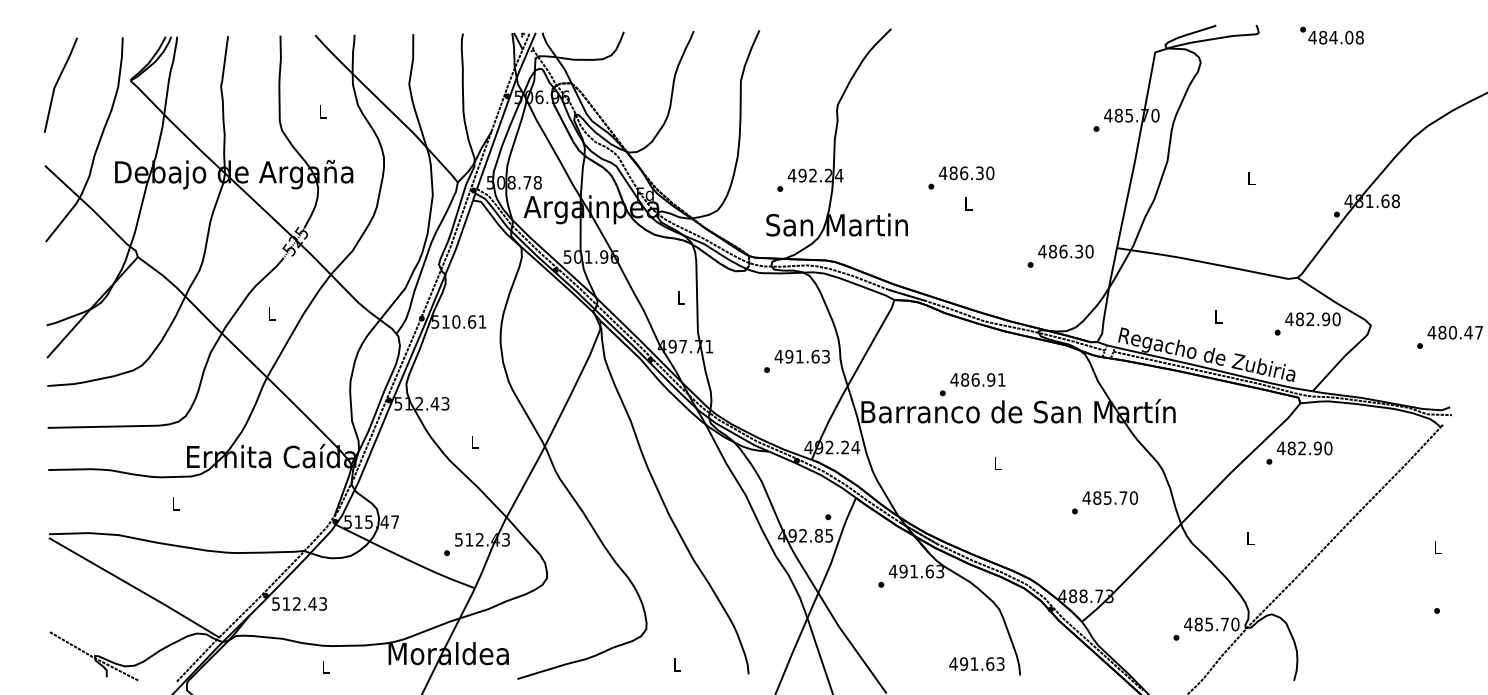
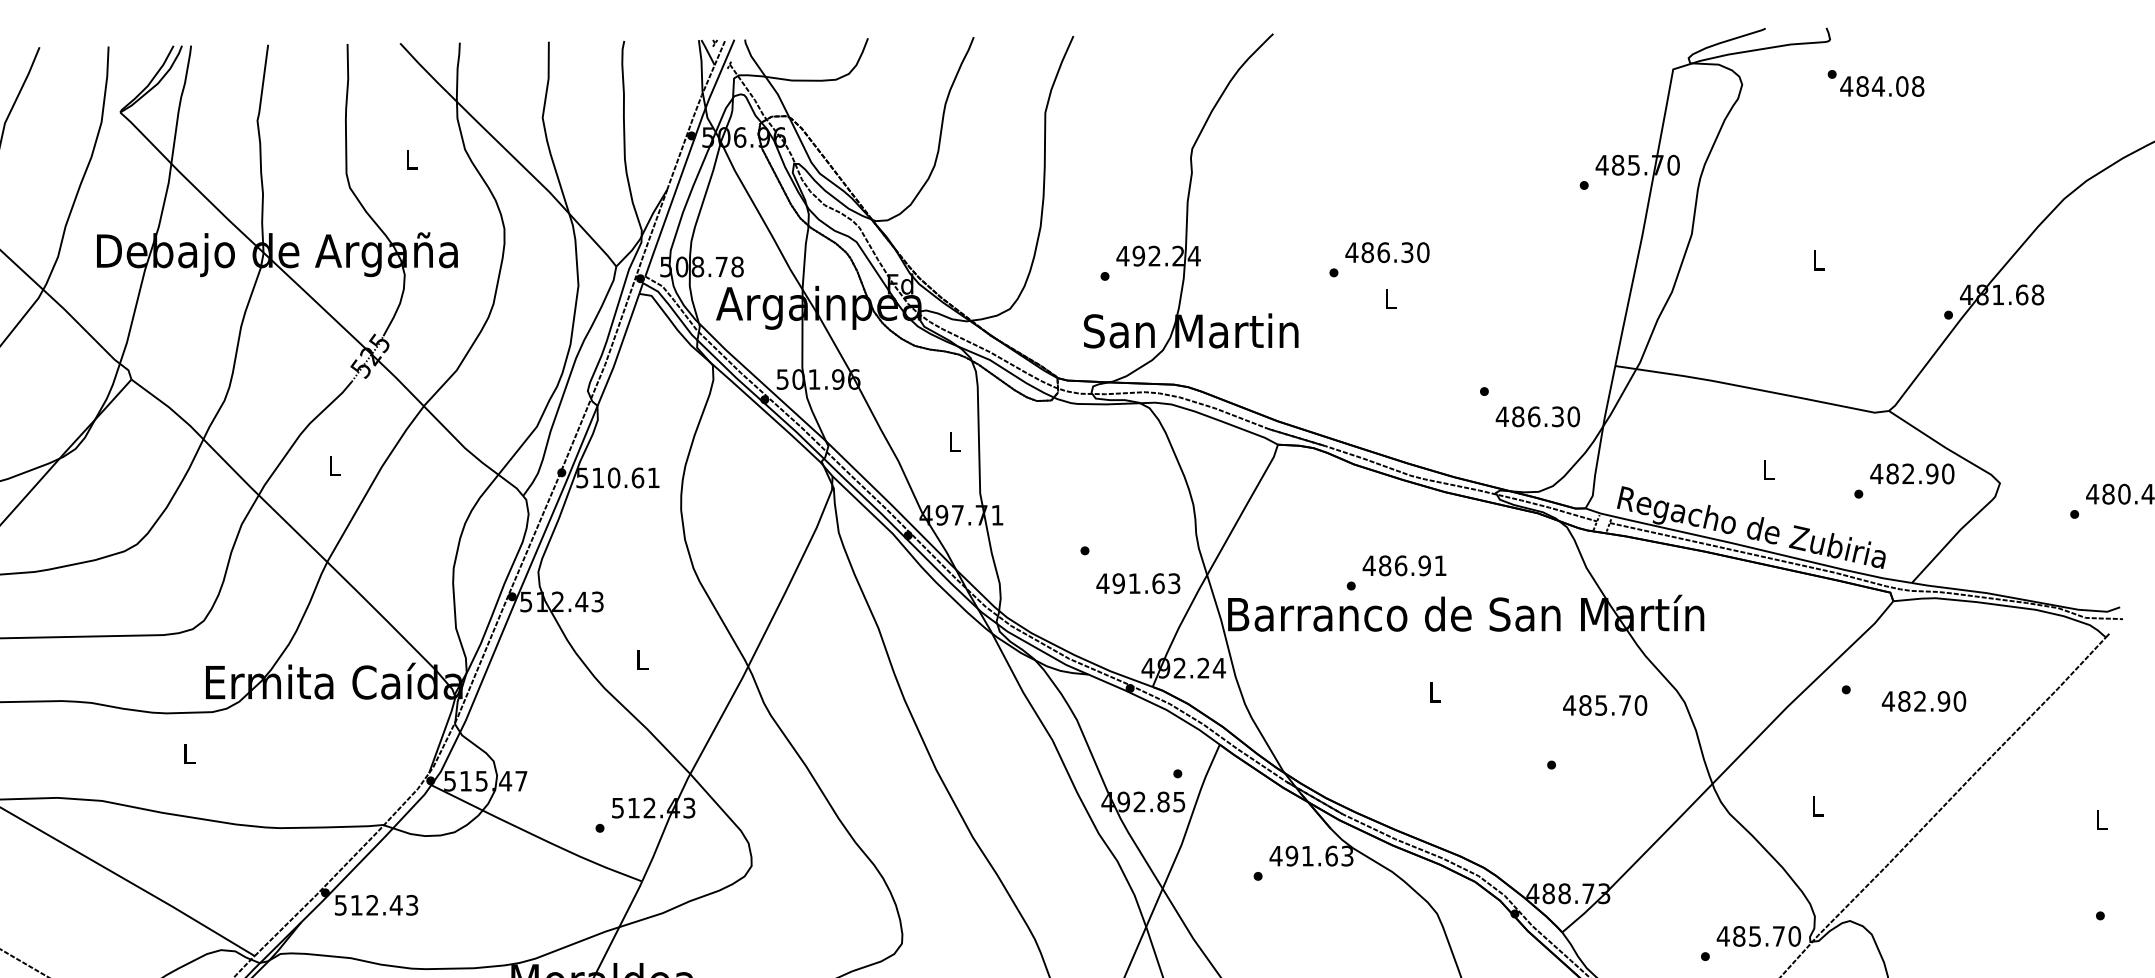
text: (1331, 35) -> (1875, 83), moved
text: (1065, 251) -> (1537, 416), moved
text: (801, 356) -> (1137, 583), moved
text: (1304, 448) -> (1923, 701), moved
text: (1109, 497) -> (1603, 704), moved

